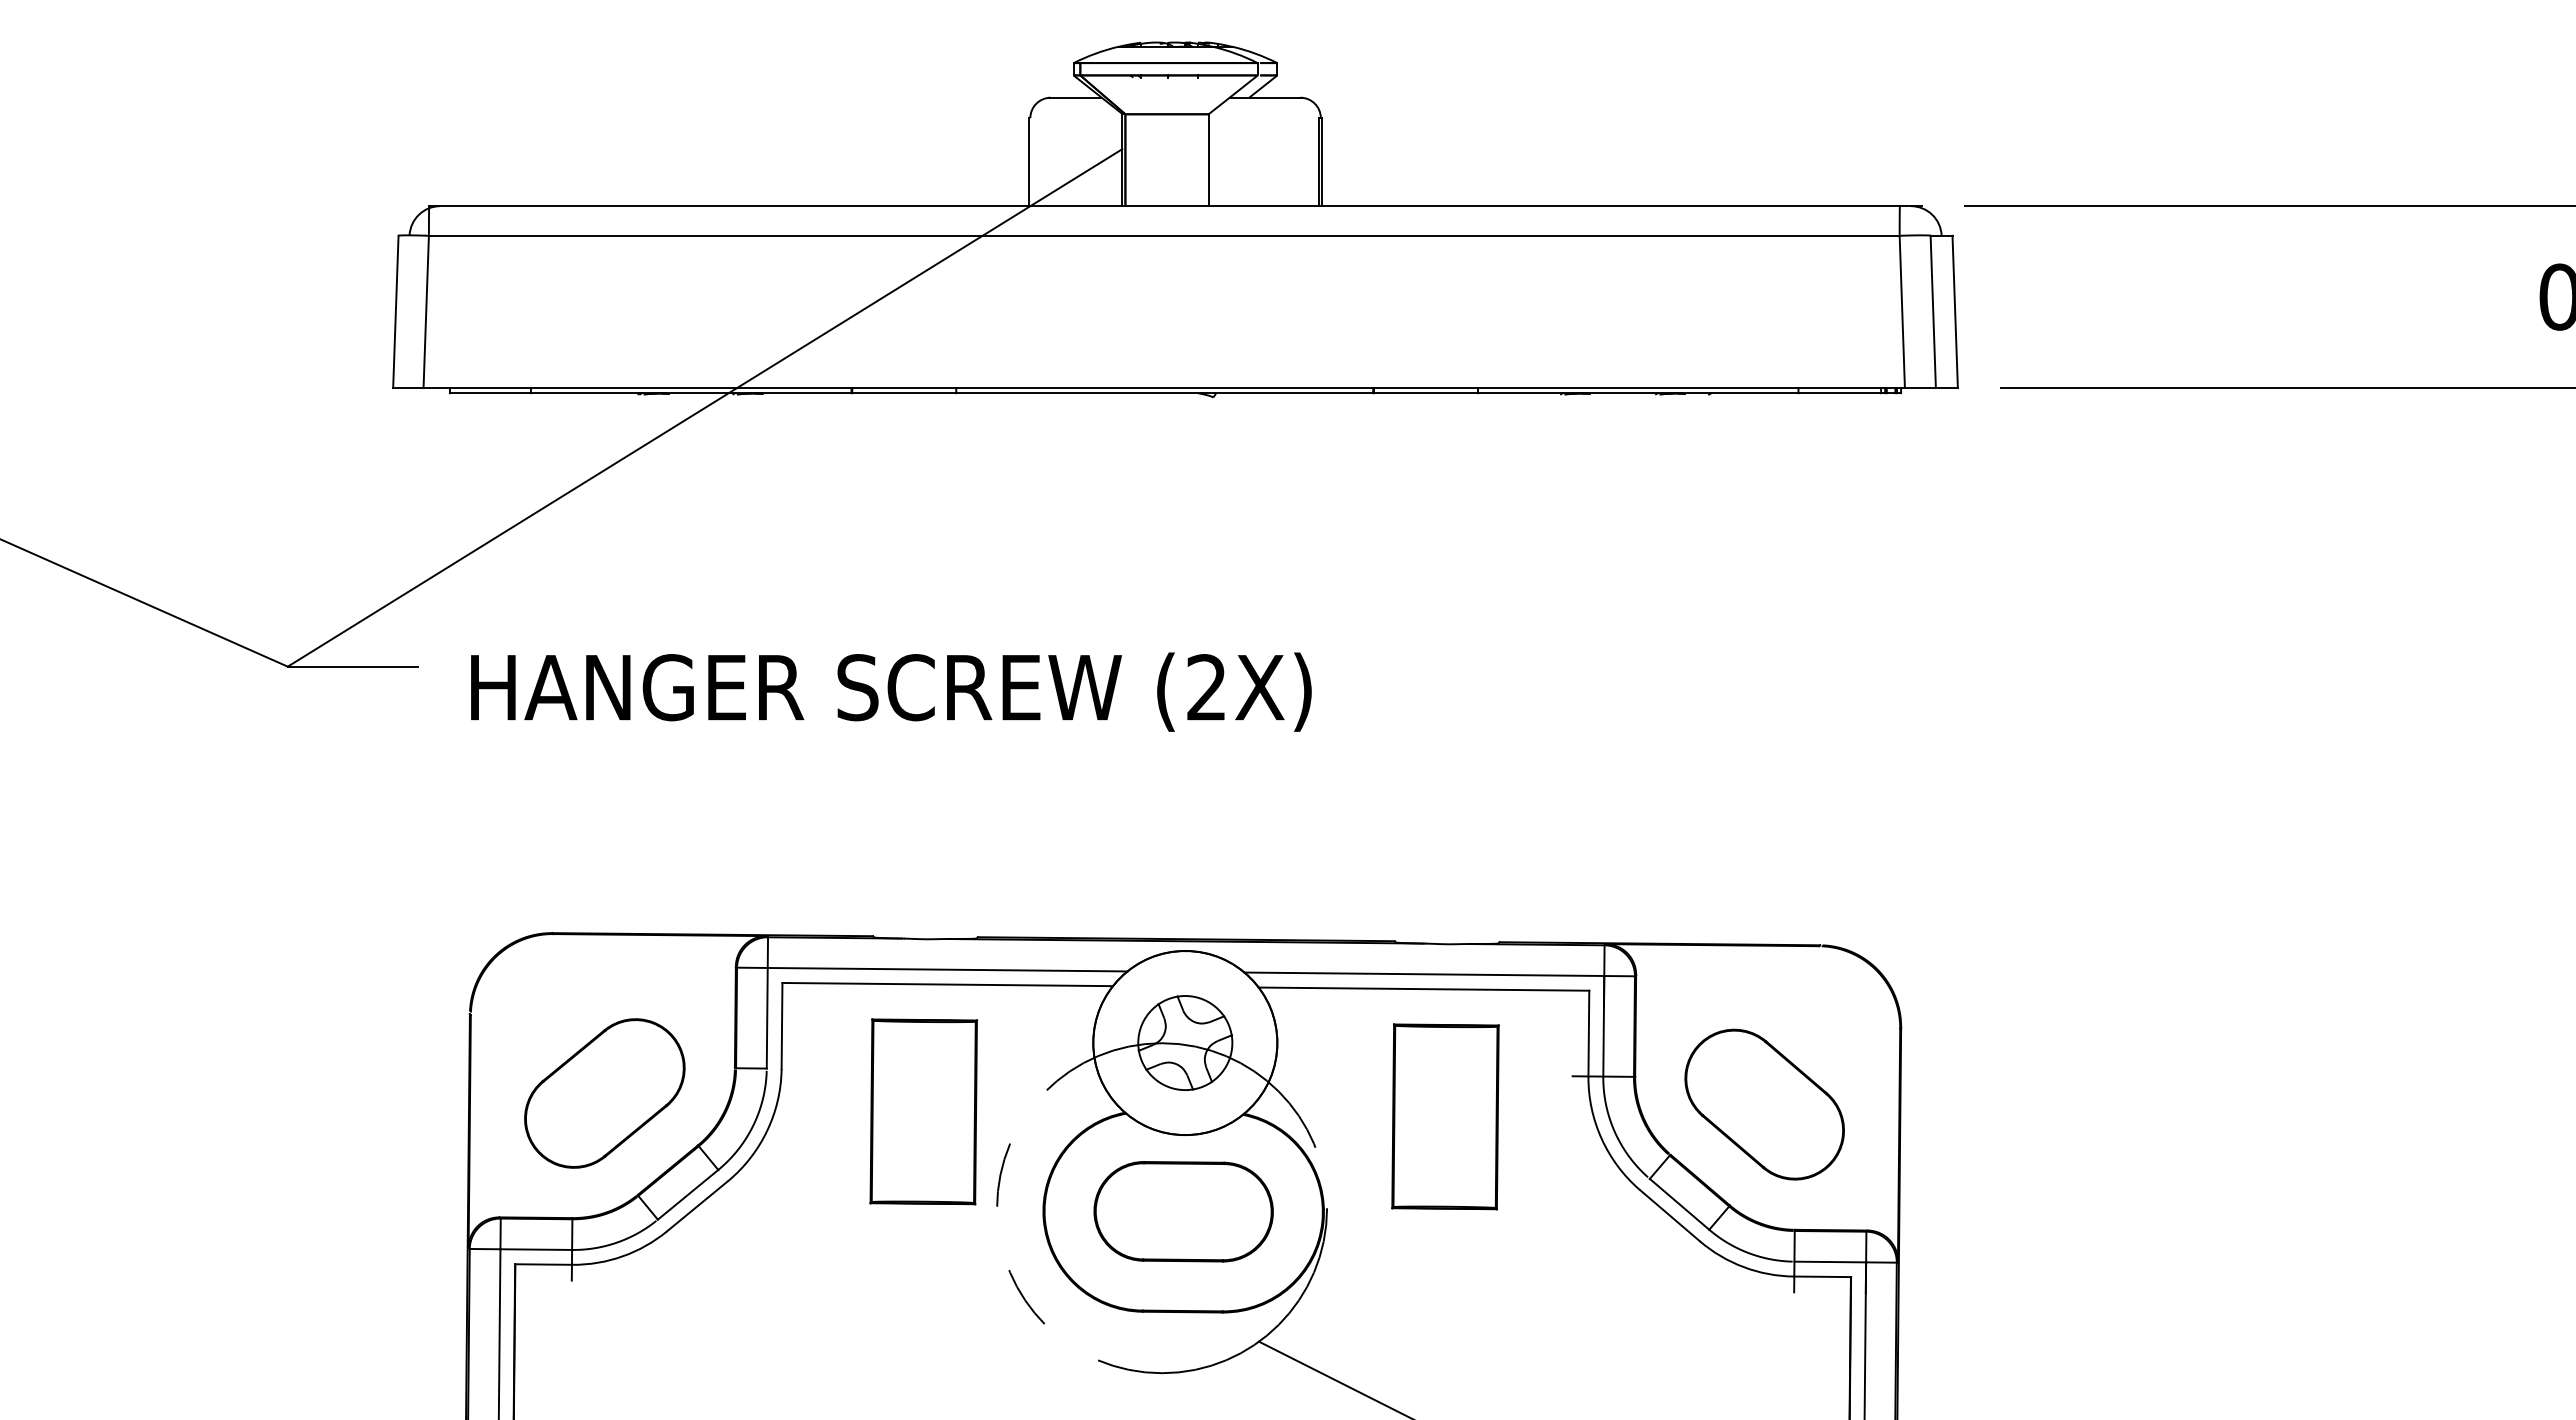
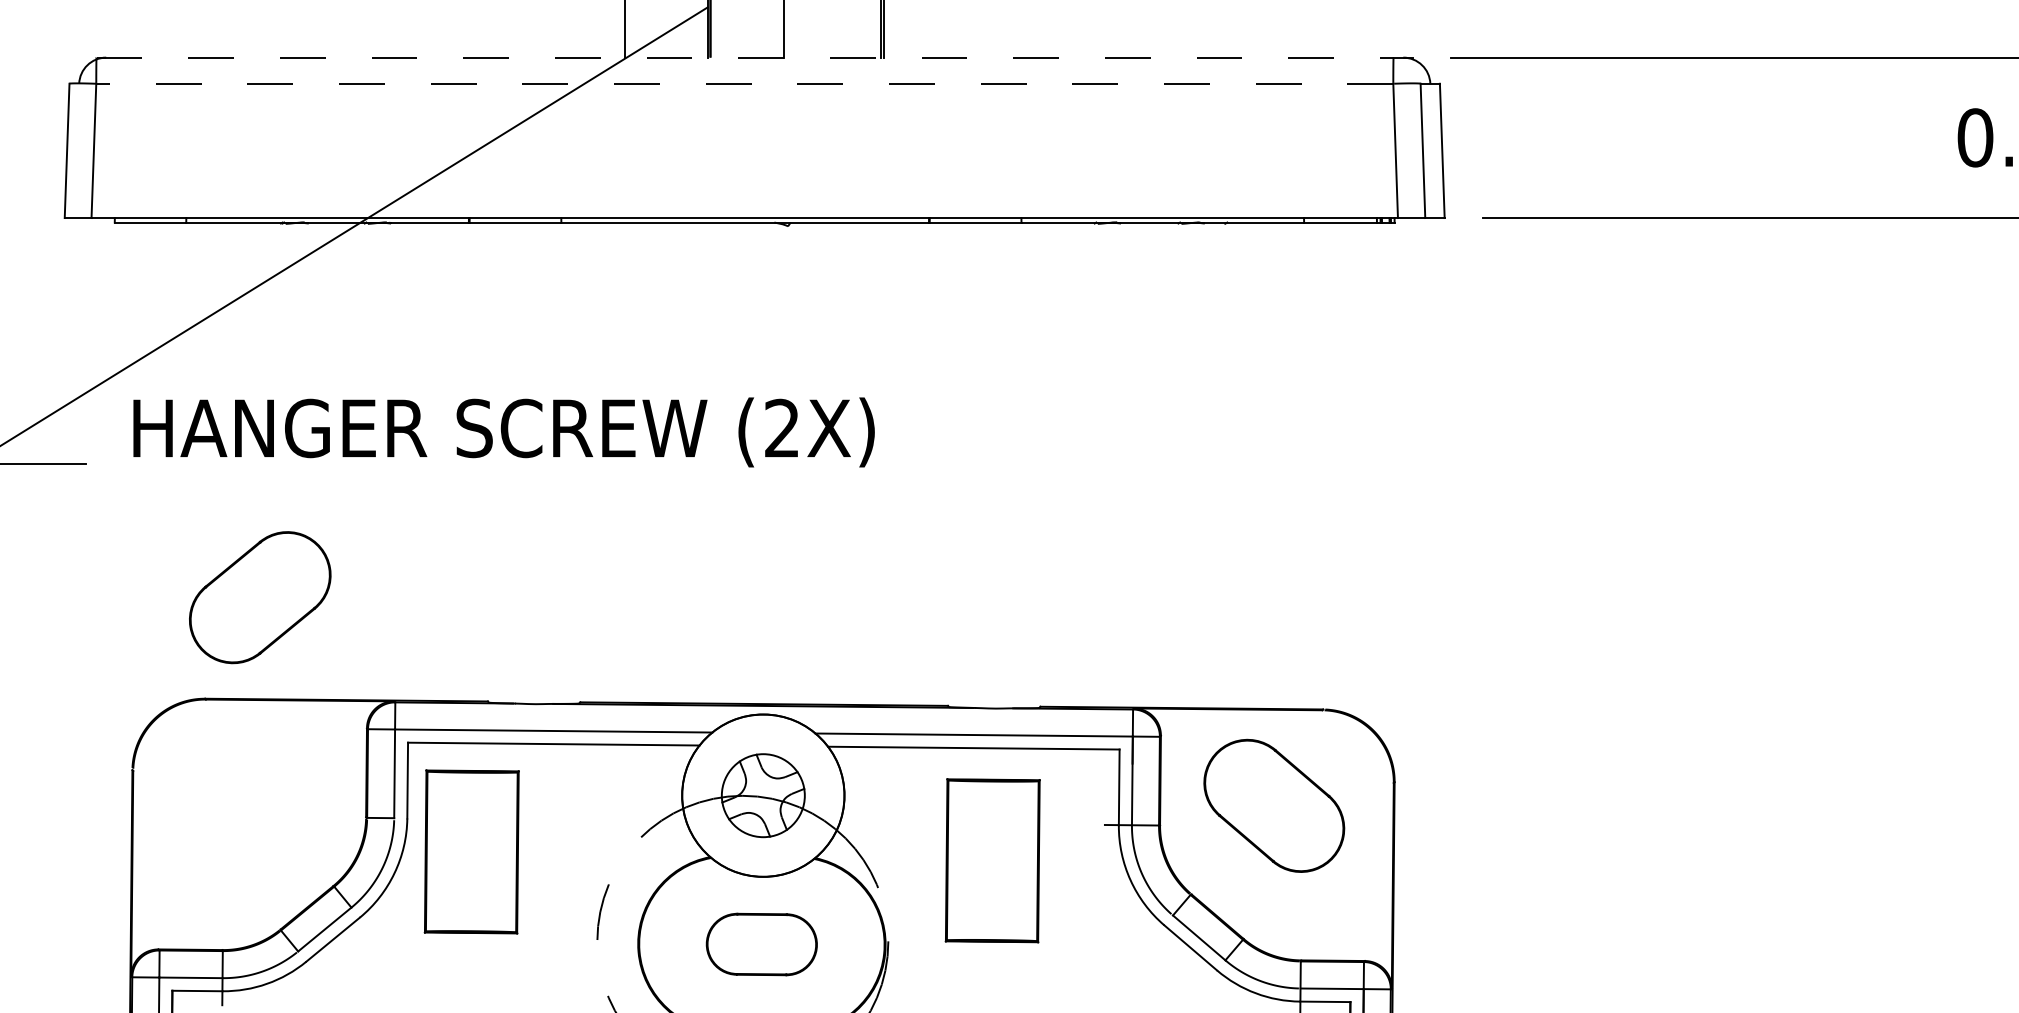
line: (1165, 206) -> (745, 57), solid -> dashed
line: (1163, 235) -> (744, 83), solid -> dashed
text: (891, 691) -> (504, 431), moved
part: (604, 1093) -> (259, 597), moved
part: (1764, 1104) -> (1274, 805), moved
part: (923, 1111) -> (471, 851), moved
part: (1183, 1211) -> (761, 944), size x0.7

